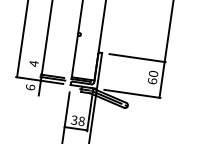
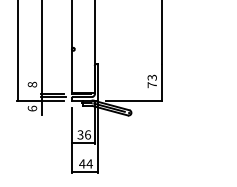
line: (136, 58) -> (133, 64), removed
text: (34, 63) -> (32, 84), 4 -> 8
text: (152, 77) -> (151, 81), 60 -> 73
text: (81, 120) -> (87, 134), 38 -> 36

